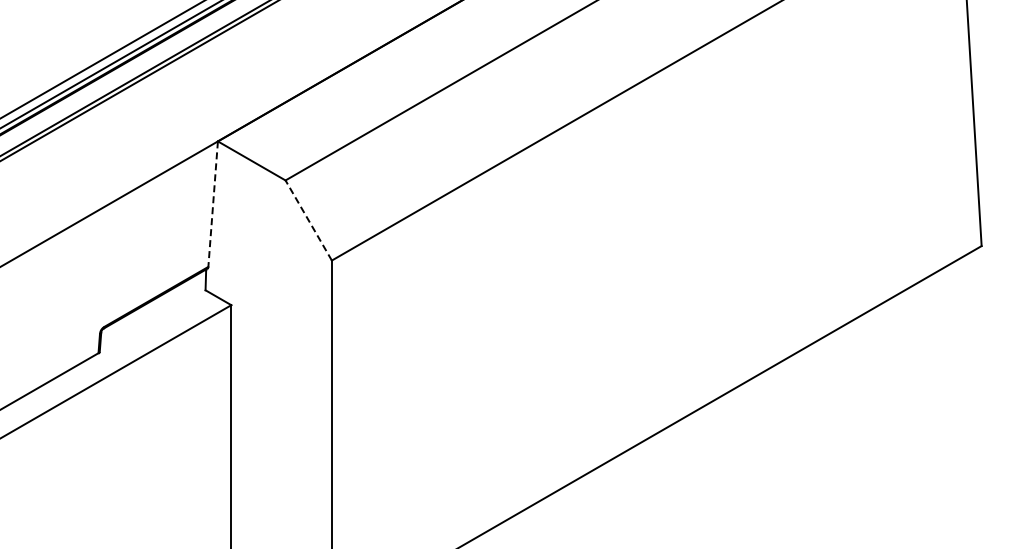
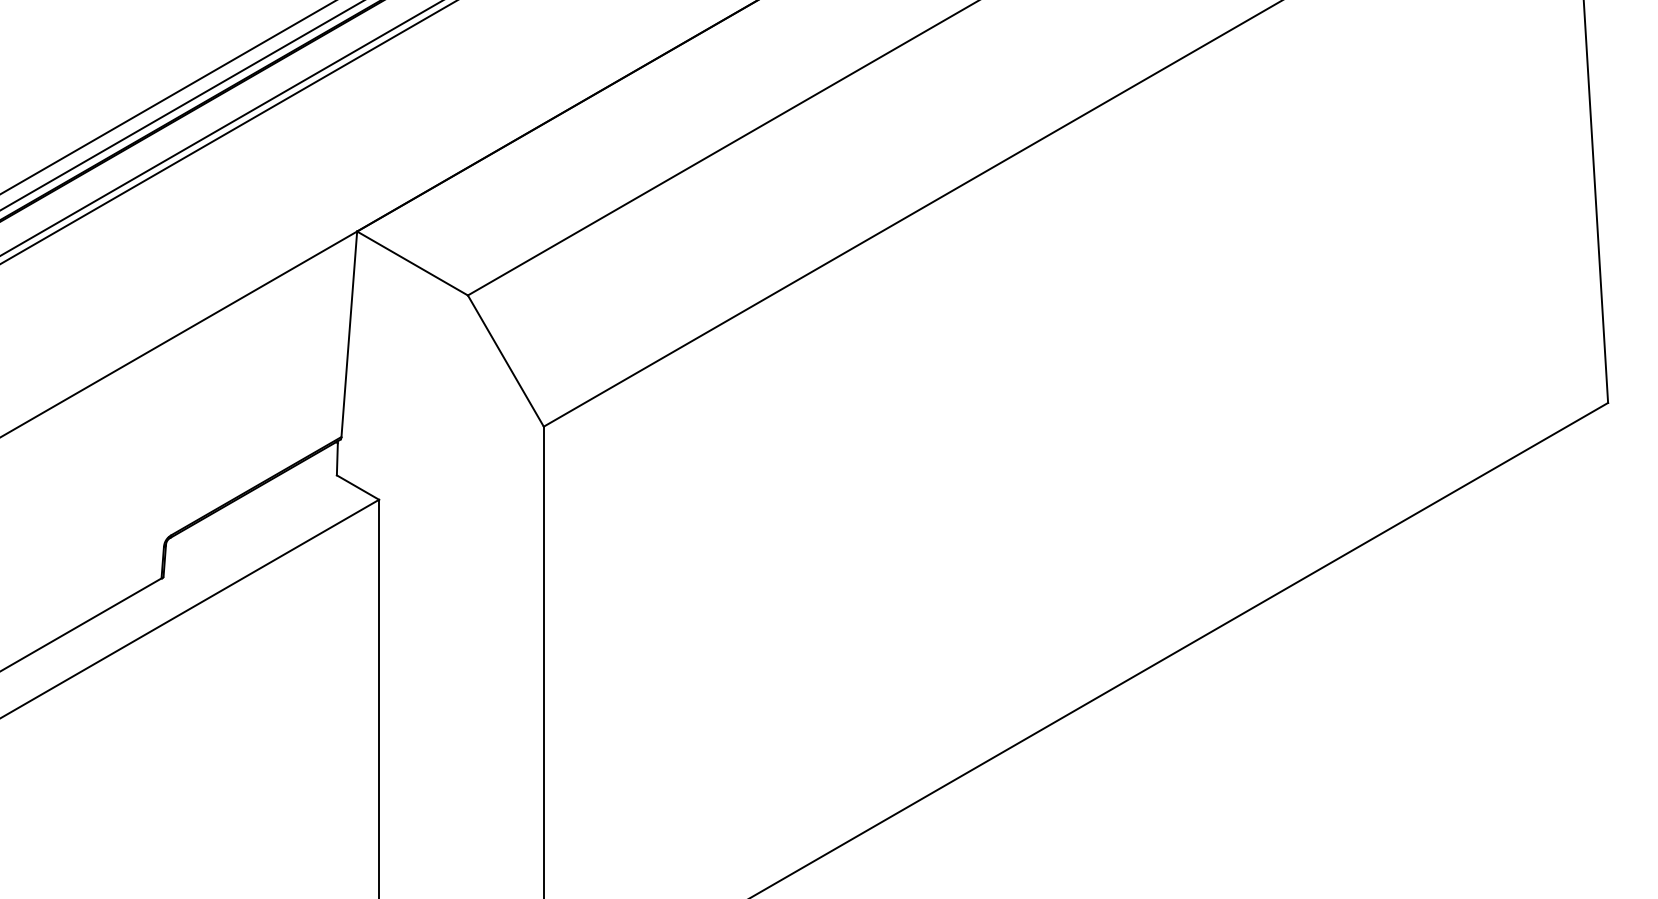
line: (213, 204) -> (349, 334), dashed -> solid
line: (308, 220) -> (505, 361), dashed -> solid

